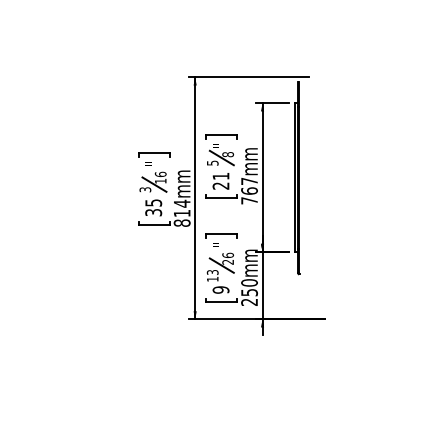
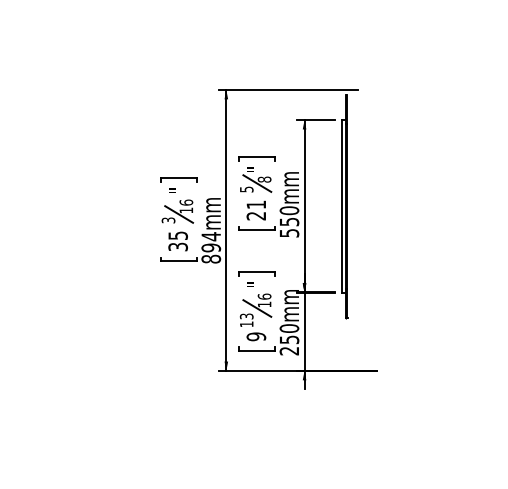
text: (249, 190) -> (289, 221), 767mm -> 550mm
text: (182, 213) -> (211, 247), 814mm -> 894mm
text: (228, 262) -> (264, 304), 26 -> 16

